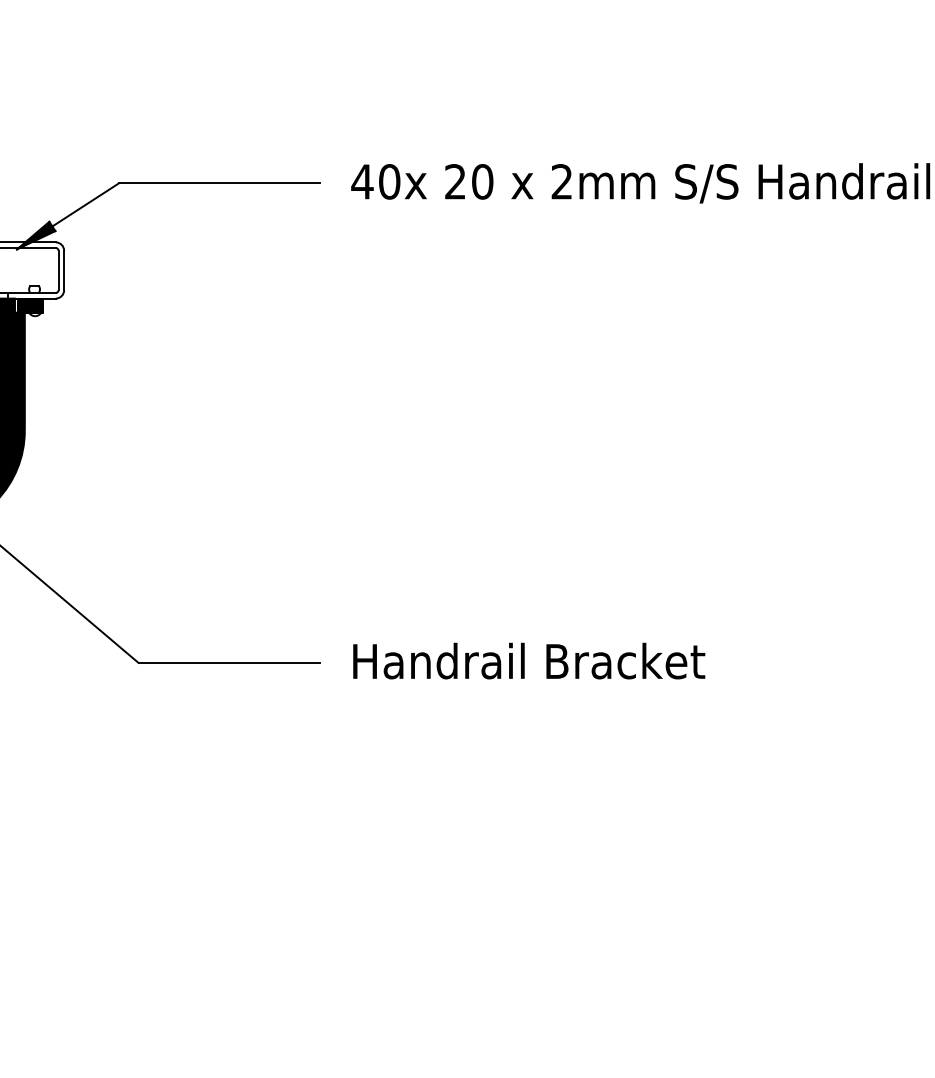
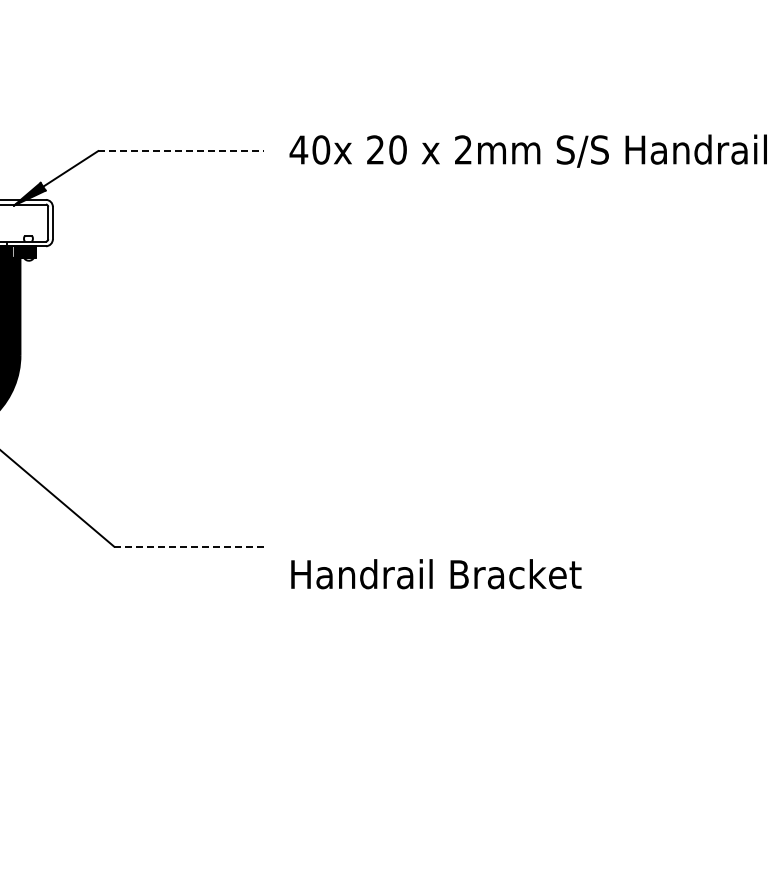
line: (218, 183) -> (180, 151), solid -> dashed
text: (529, 661) -> (436, 574), moved
line: (228, 662) -> (188, 546), solid -> dashed

